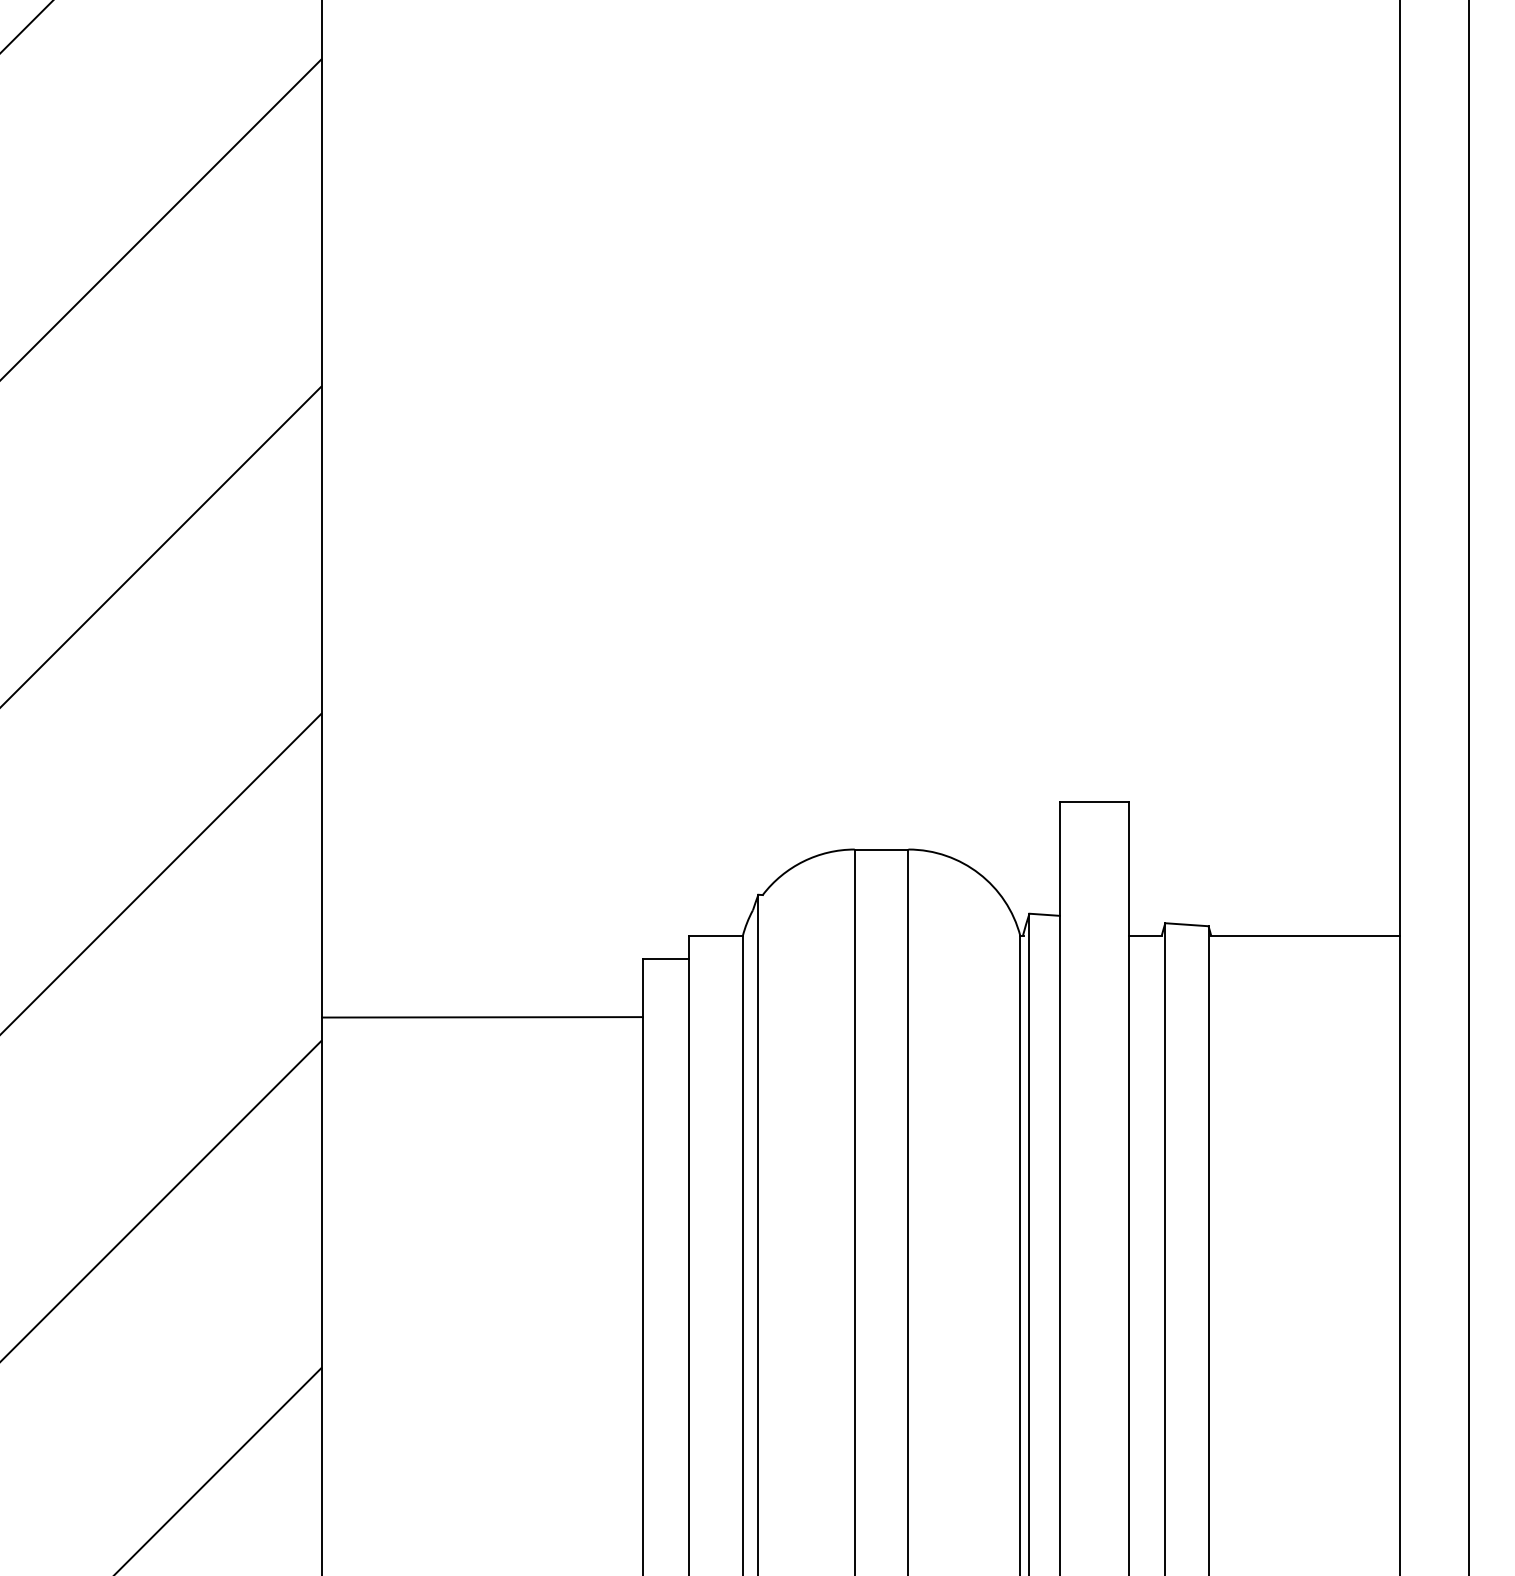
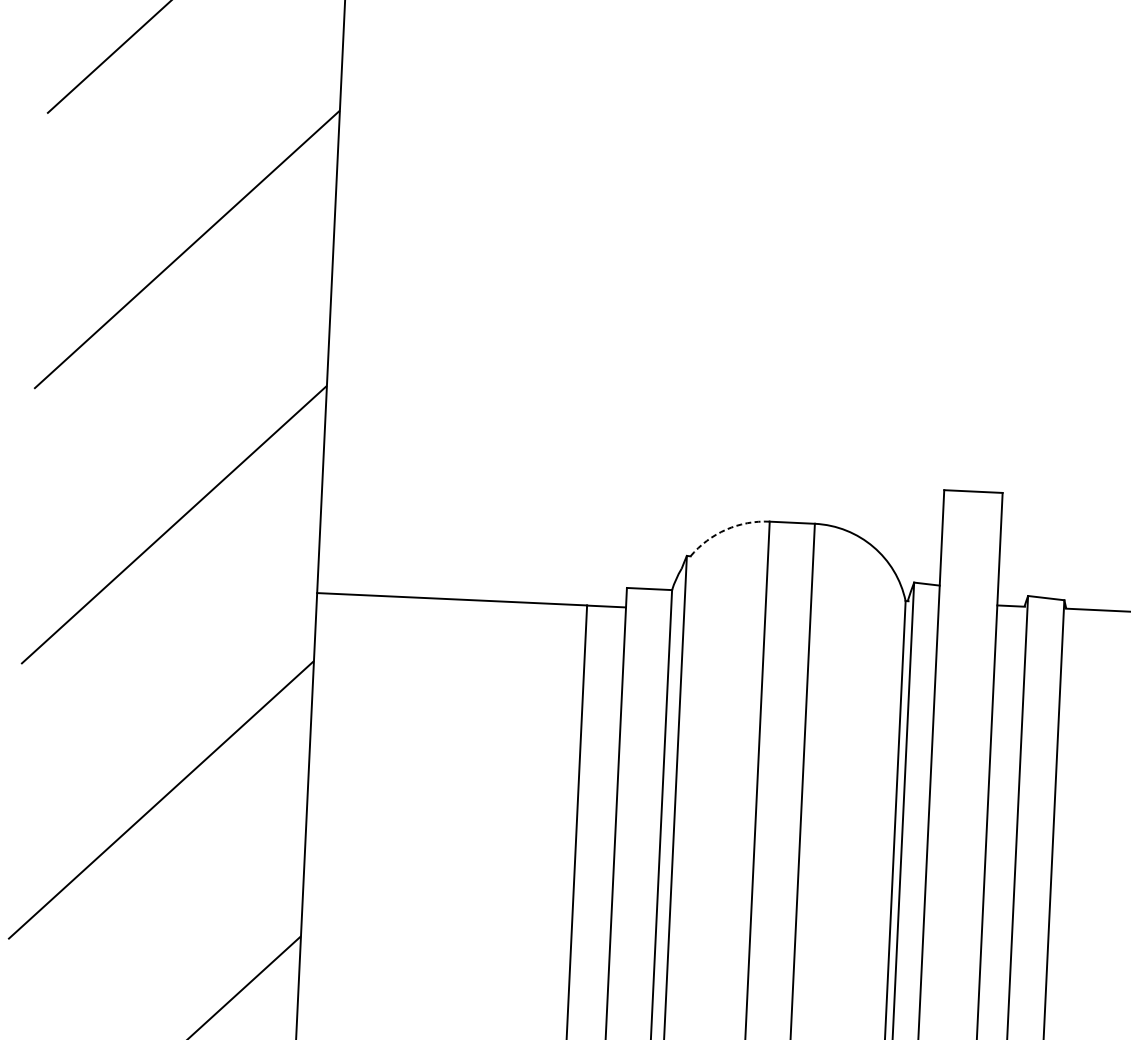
arc: (803, 861) -> (726, 529), solid -> dashed
line: (481, 1017) -> (451, 599), moved

